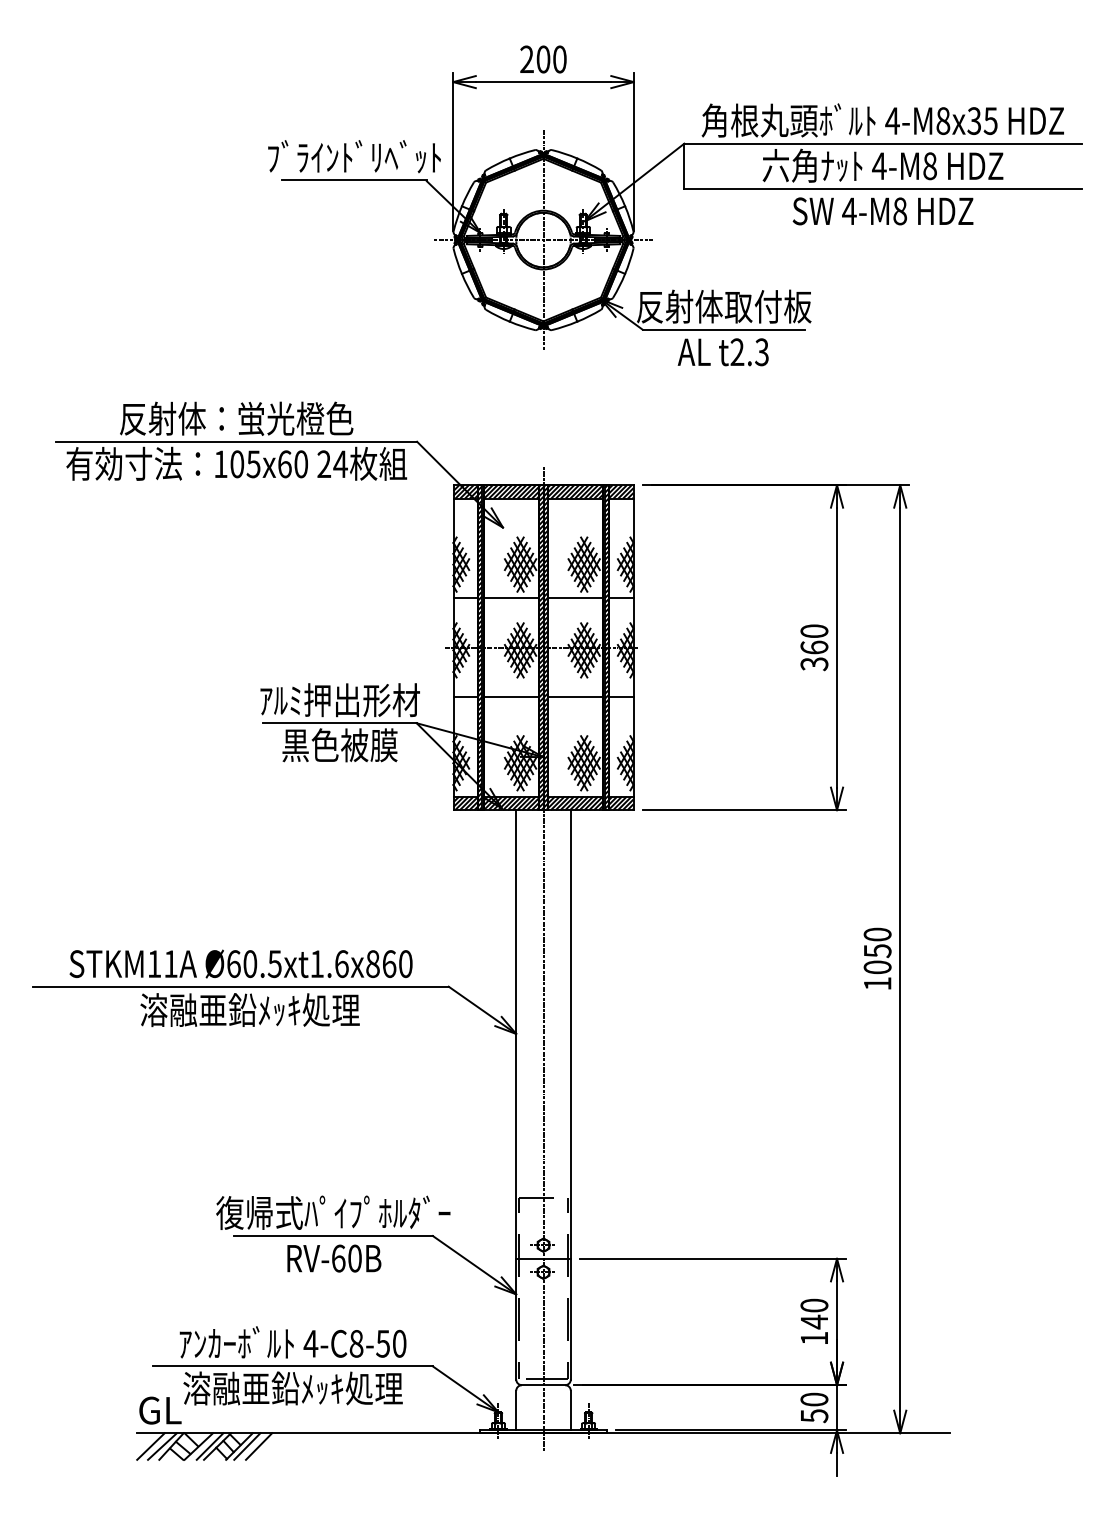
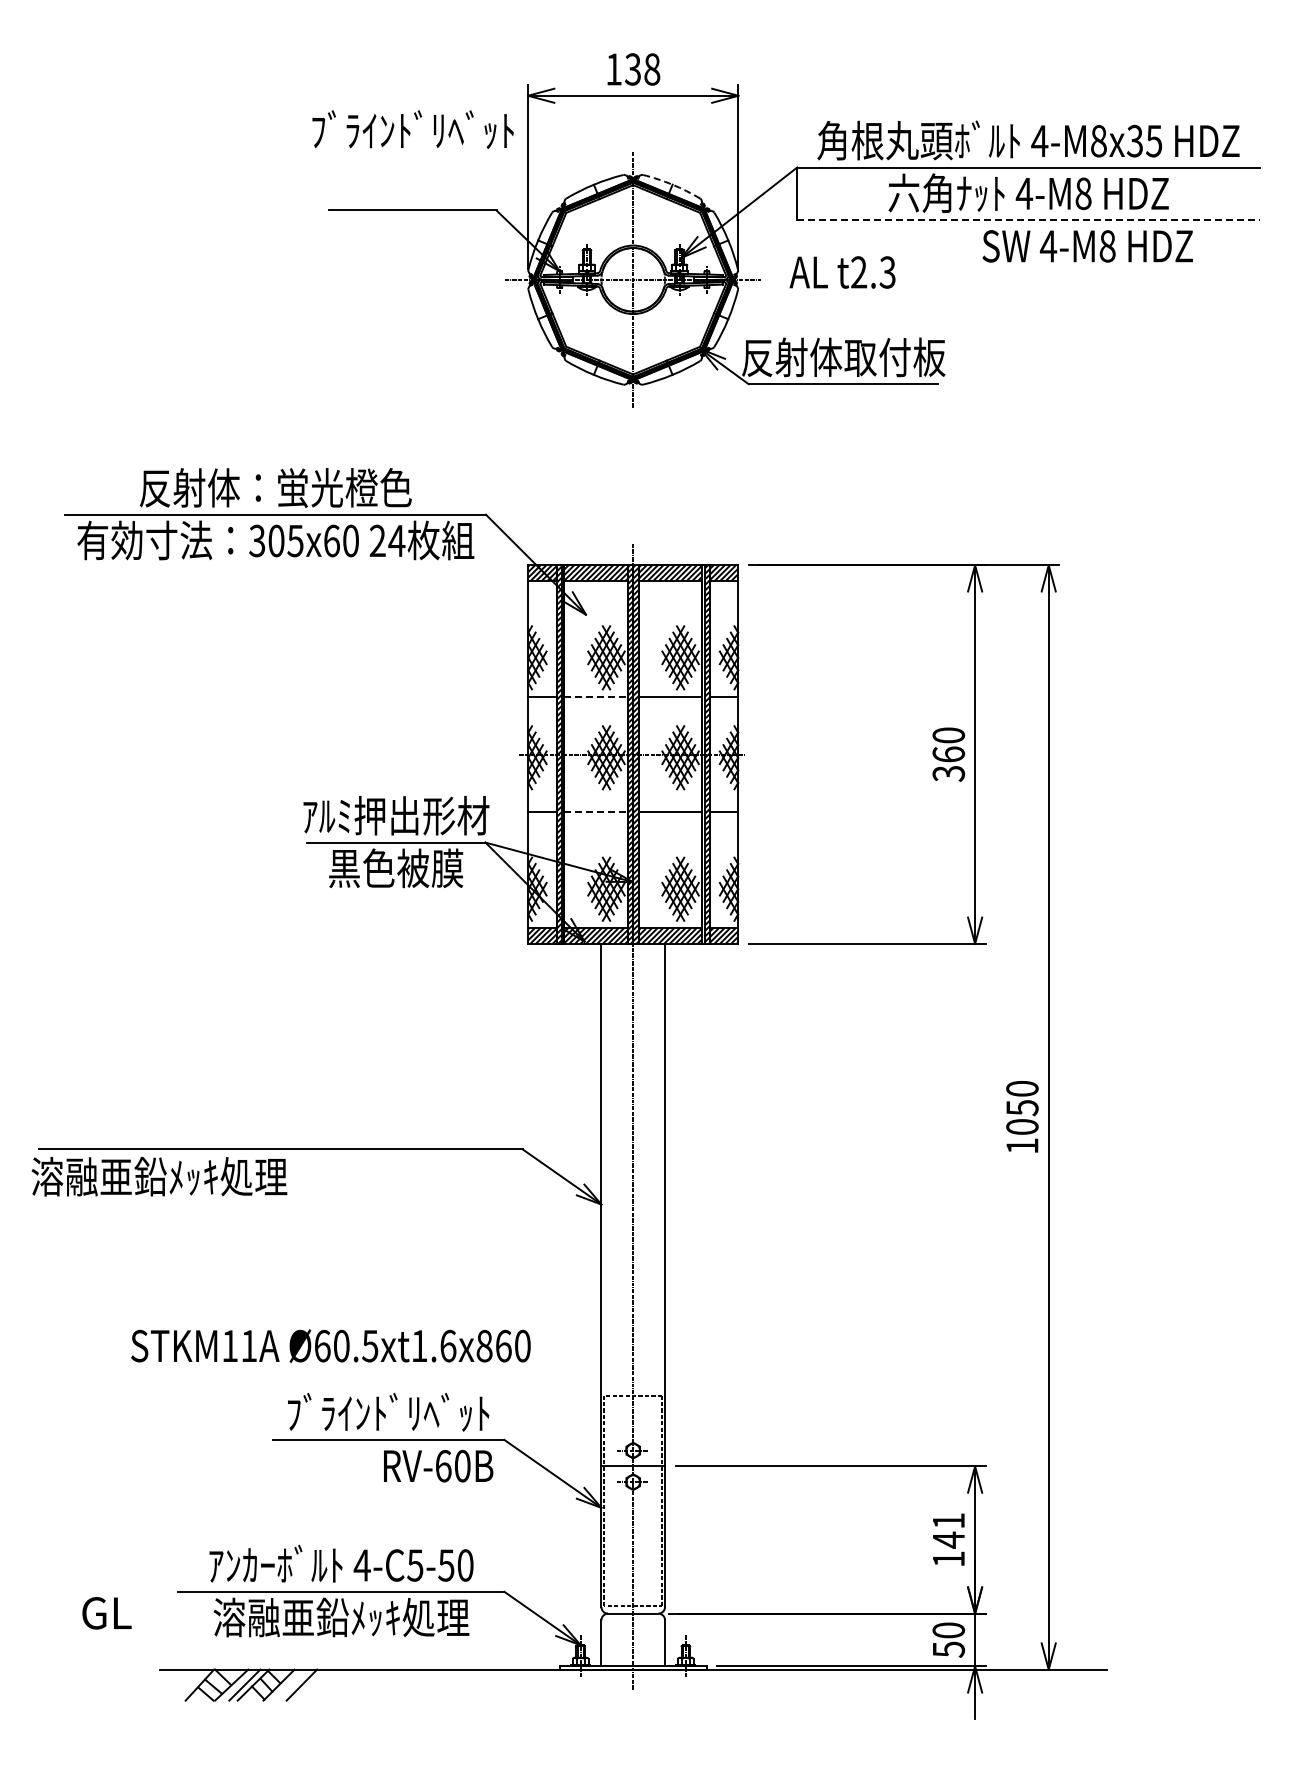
text: (543, 59) -> (633, 69), 200 -> 138
text: (354, 156) -> (412, 129), moved
arc: (577, 158) -> (672, 184), solid -> dashed
line: (883, 189) -> (1029, 220), solid -> dashed
text: (882, 211) -> (1087, 246), moved
text: (723, 352) -> (842, 272), moved
text: (220, 463) -> (257, 540), 105x60 -> 305x60
line: (511, 597) -> (596, 696), solid -> dashed
line: (511, 697) -> (596, 812), solid -> dashed
text: (240, 963) -> (330, 1345), moved
text: (250, 1009) -> (159, 1176), moved
text: (332, 1212) -> (387, 1412), 復帰式ﾊﾟｲﾌﾟﾎﾙﾀﾞｰ -> ﾌﾞﾗｲﾝﾄﾞﾘﾍﾞｯﾄ
text: (334, 1258) -> (438, 1466), moved
text: (814, 1305) -> (948, 1520), 140 -> 141
text: (356, 1343) -> (415, 1565), 4-C8-50 -> 4-C5-50
text: (160, 1410) -> (106, 1613), moved
line: (150, 1446) -> (175, 1684), removed
line: (162, 1446) -> (189, 1684), removed
line: (246, 1446) -> (287, 1684), removed

